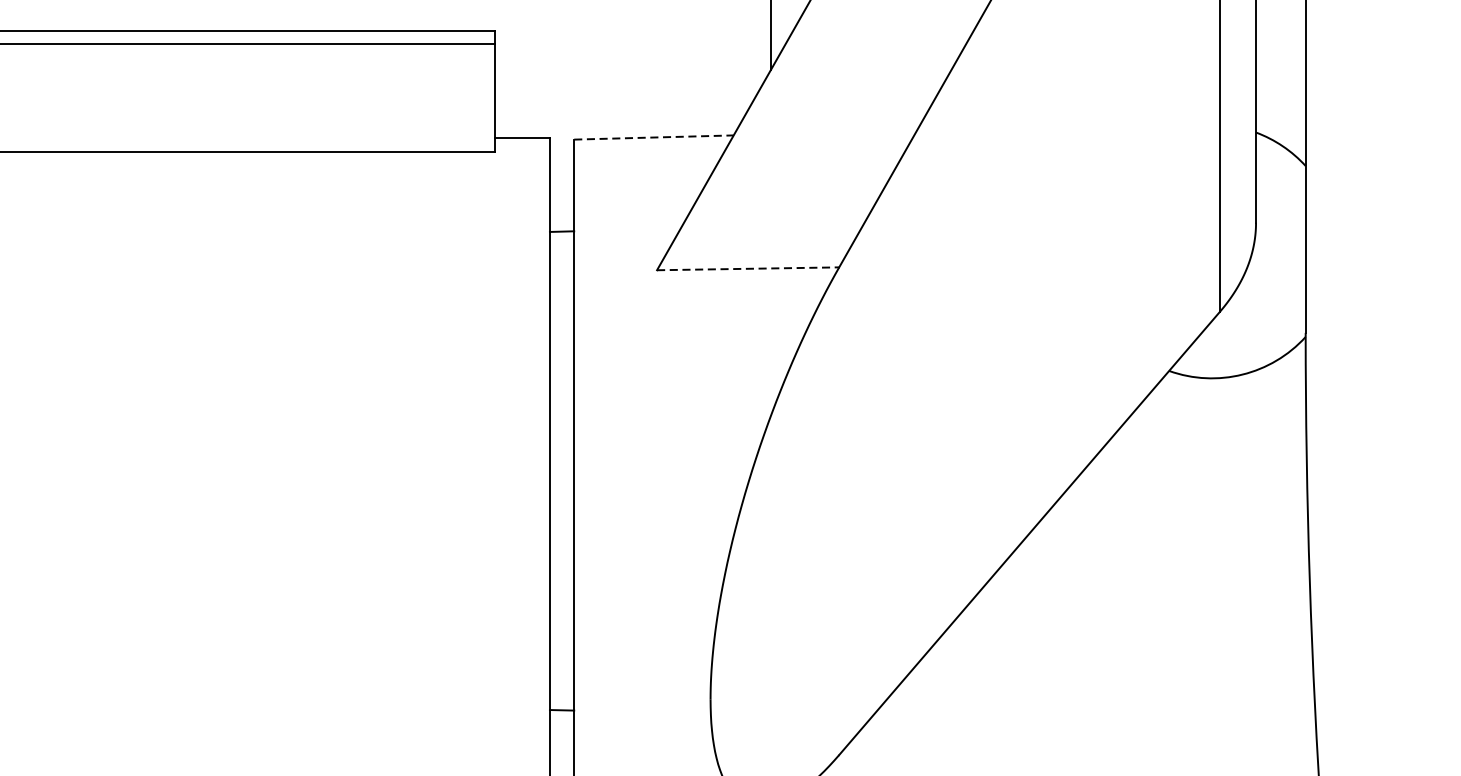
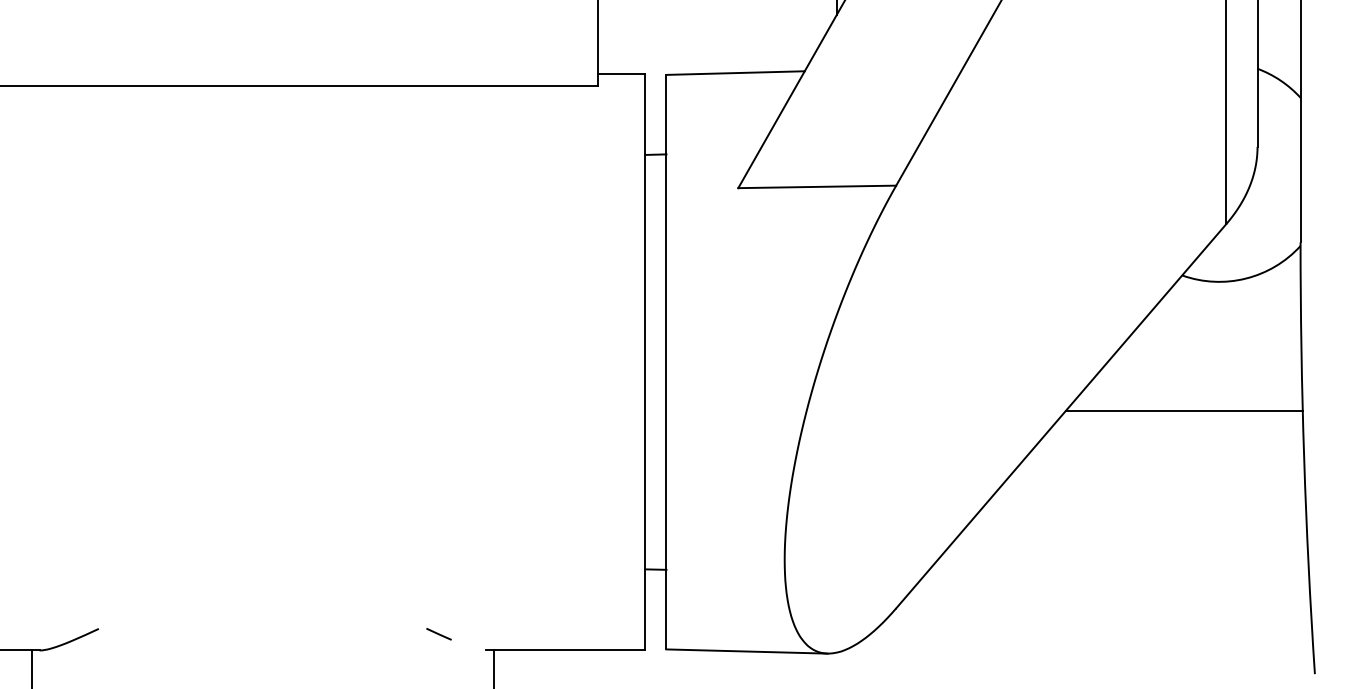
line: (654, 137) -> (736, 73), dashed -> solid
line: (748, 268) -> (817, 186), dashed -> solid
line: (1170, 526) -> (1183, 410), added

